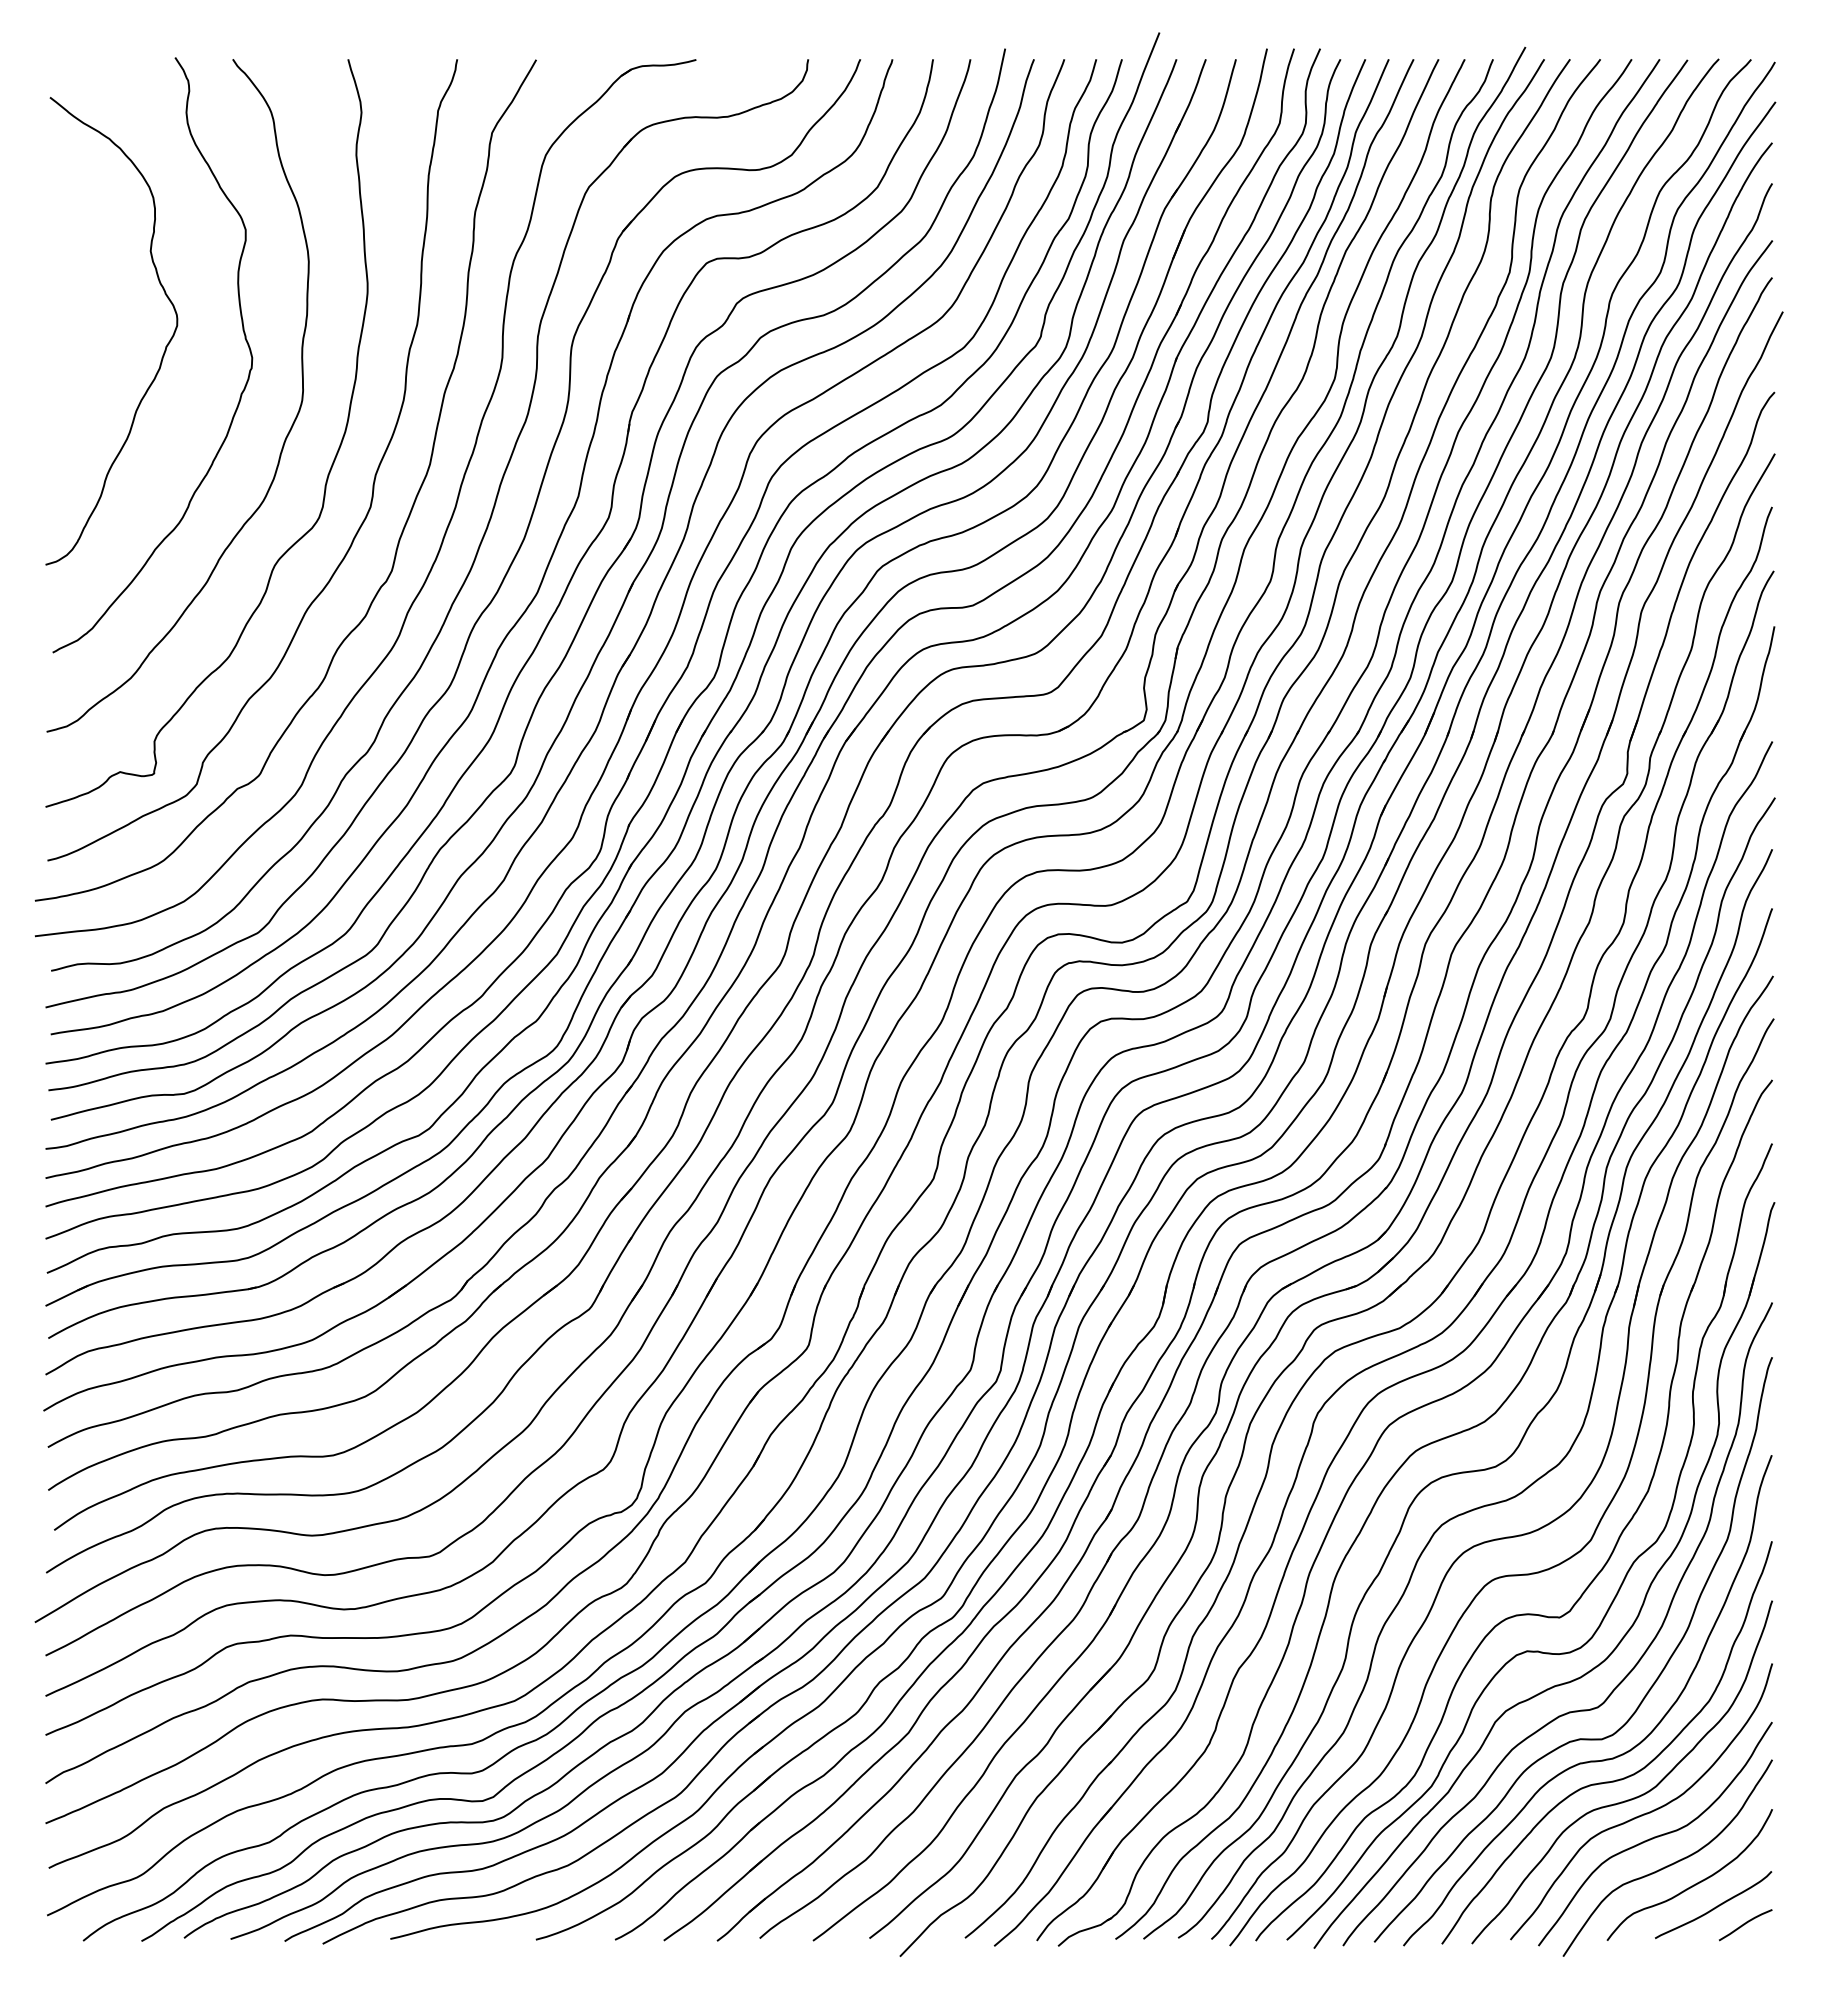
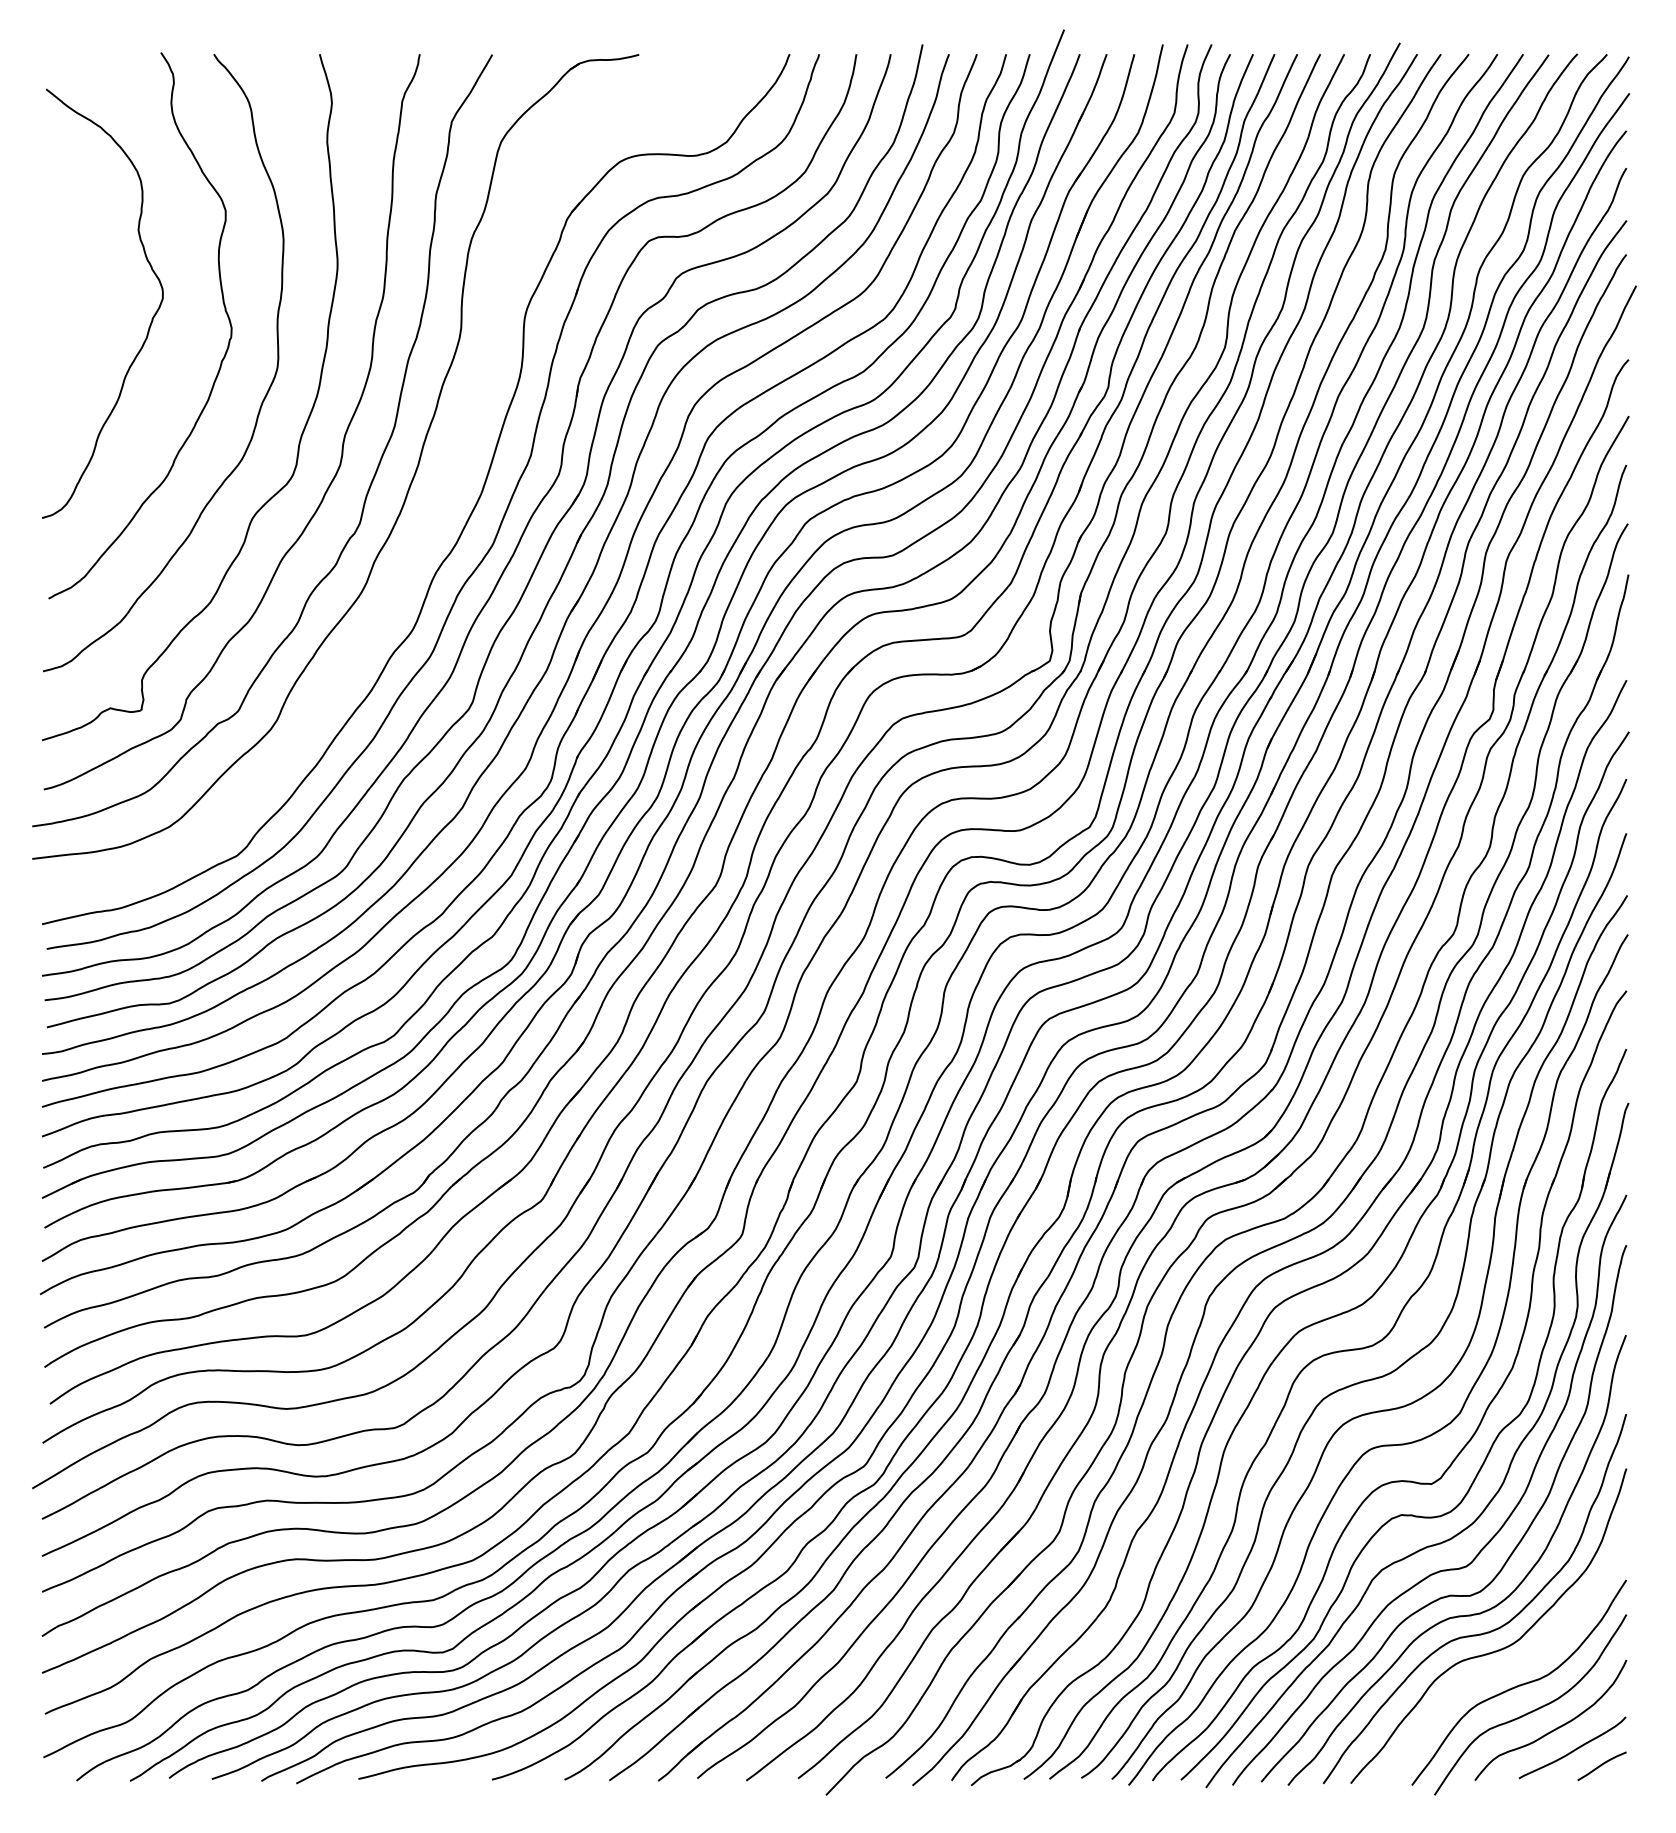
part: (481, 538) -> (442, 493), removed
curve: (1646, 1812) -> (1511, 1662), removed

